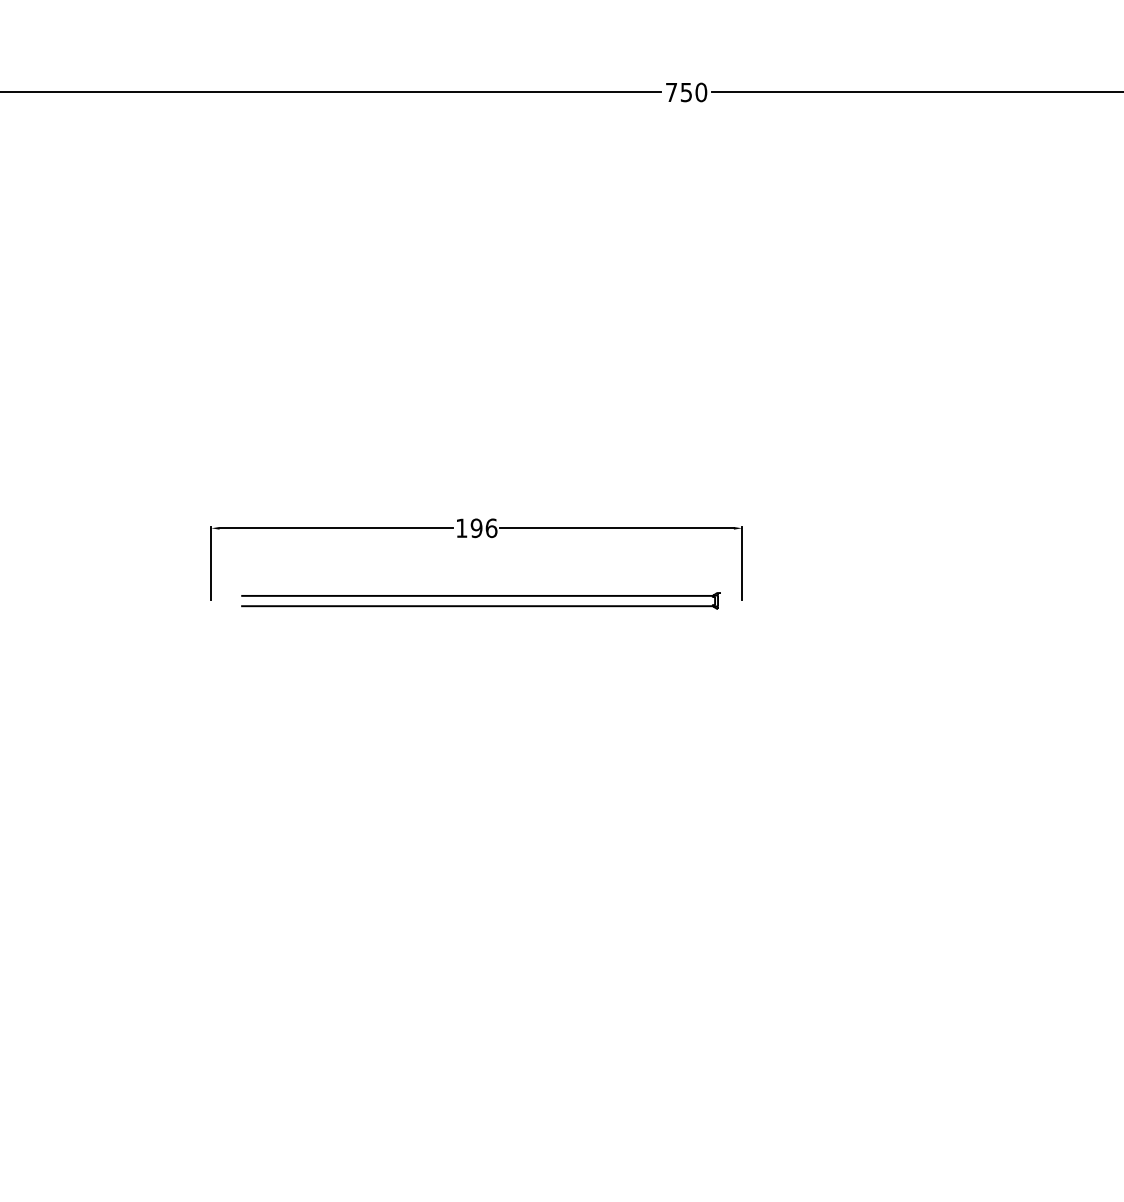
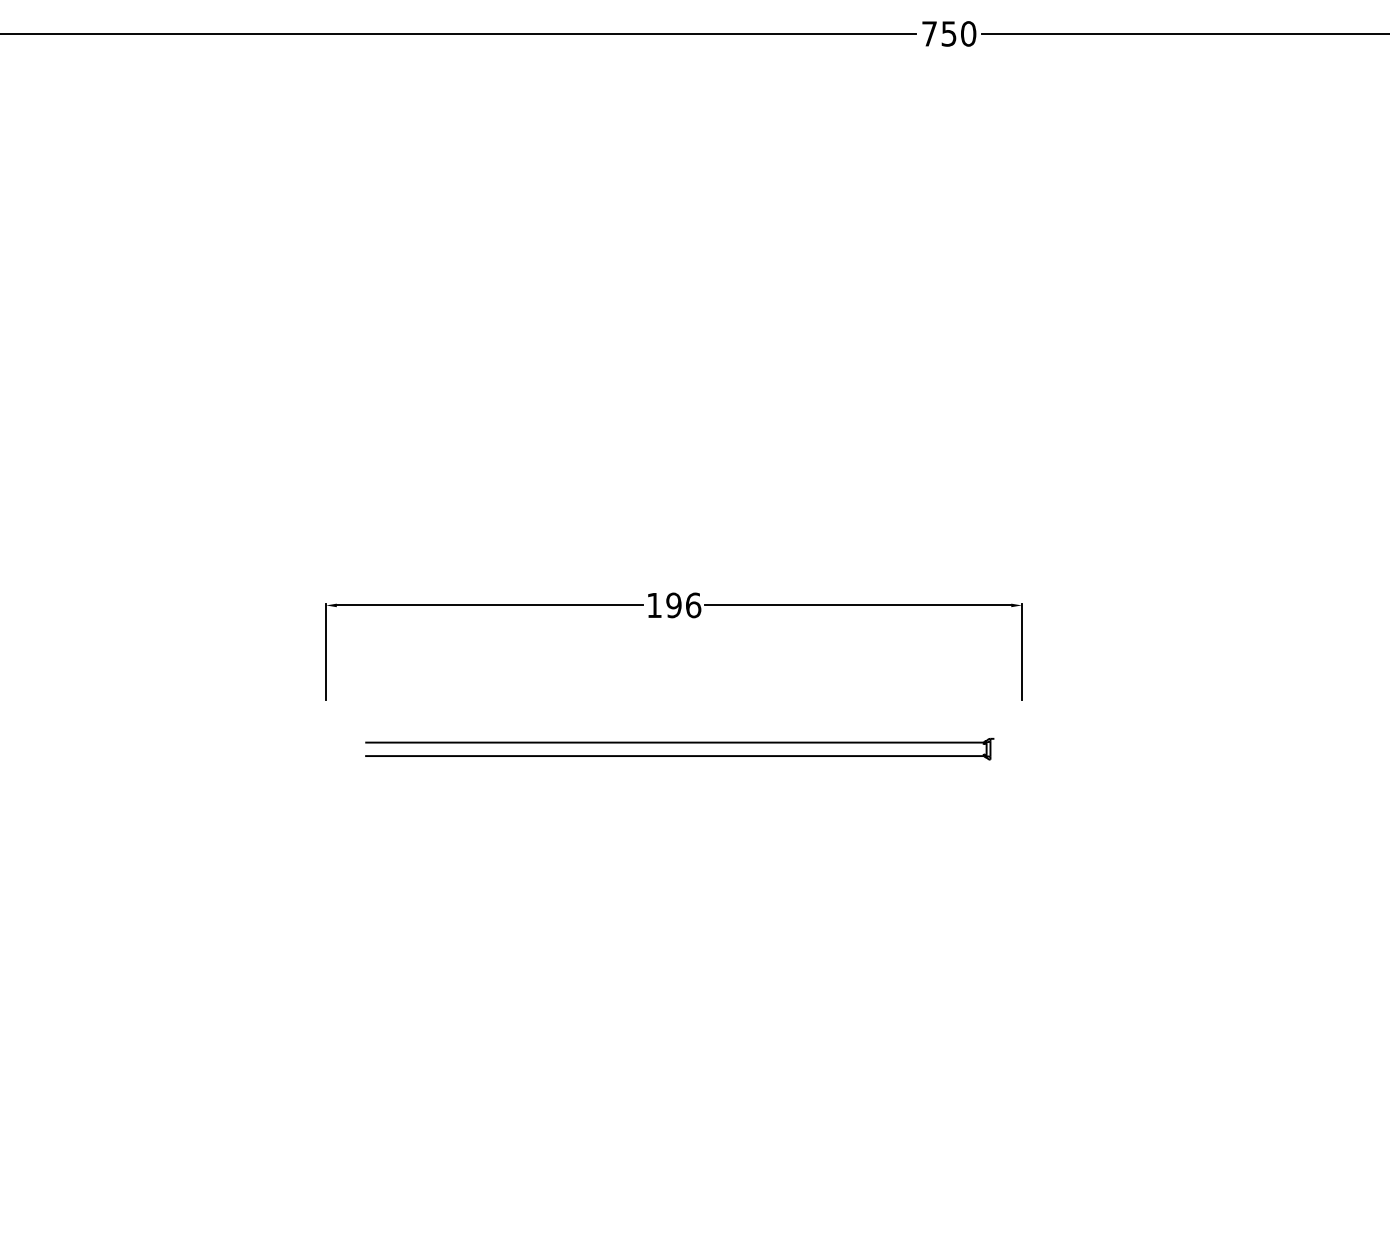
part: (480, 600) -> (679, 748), moved

